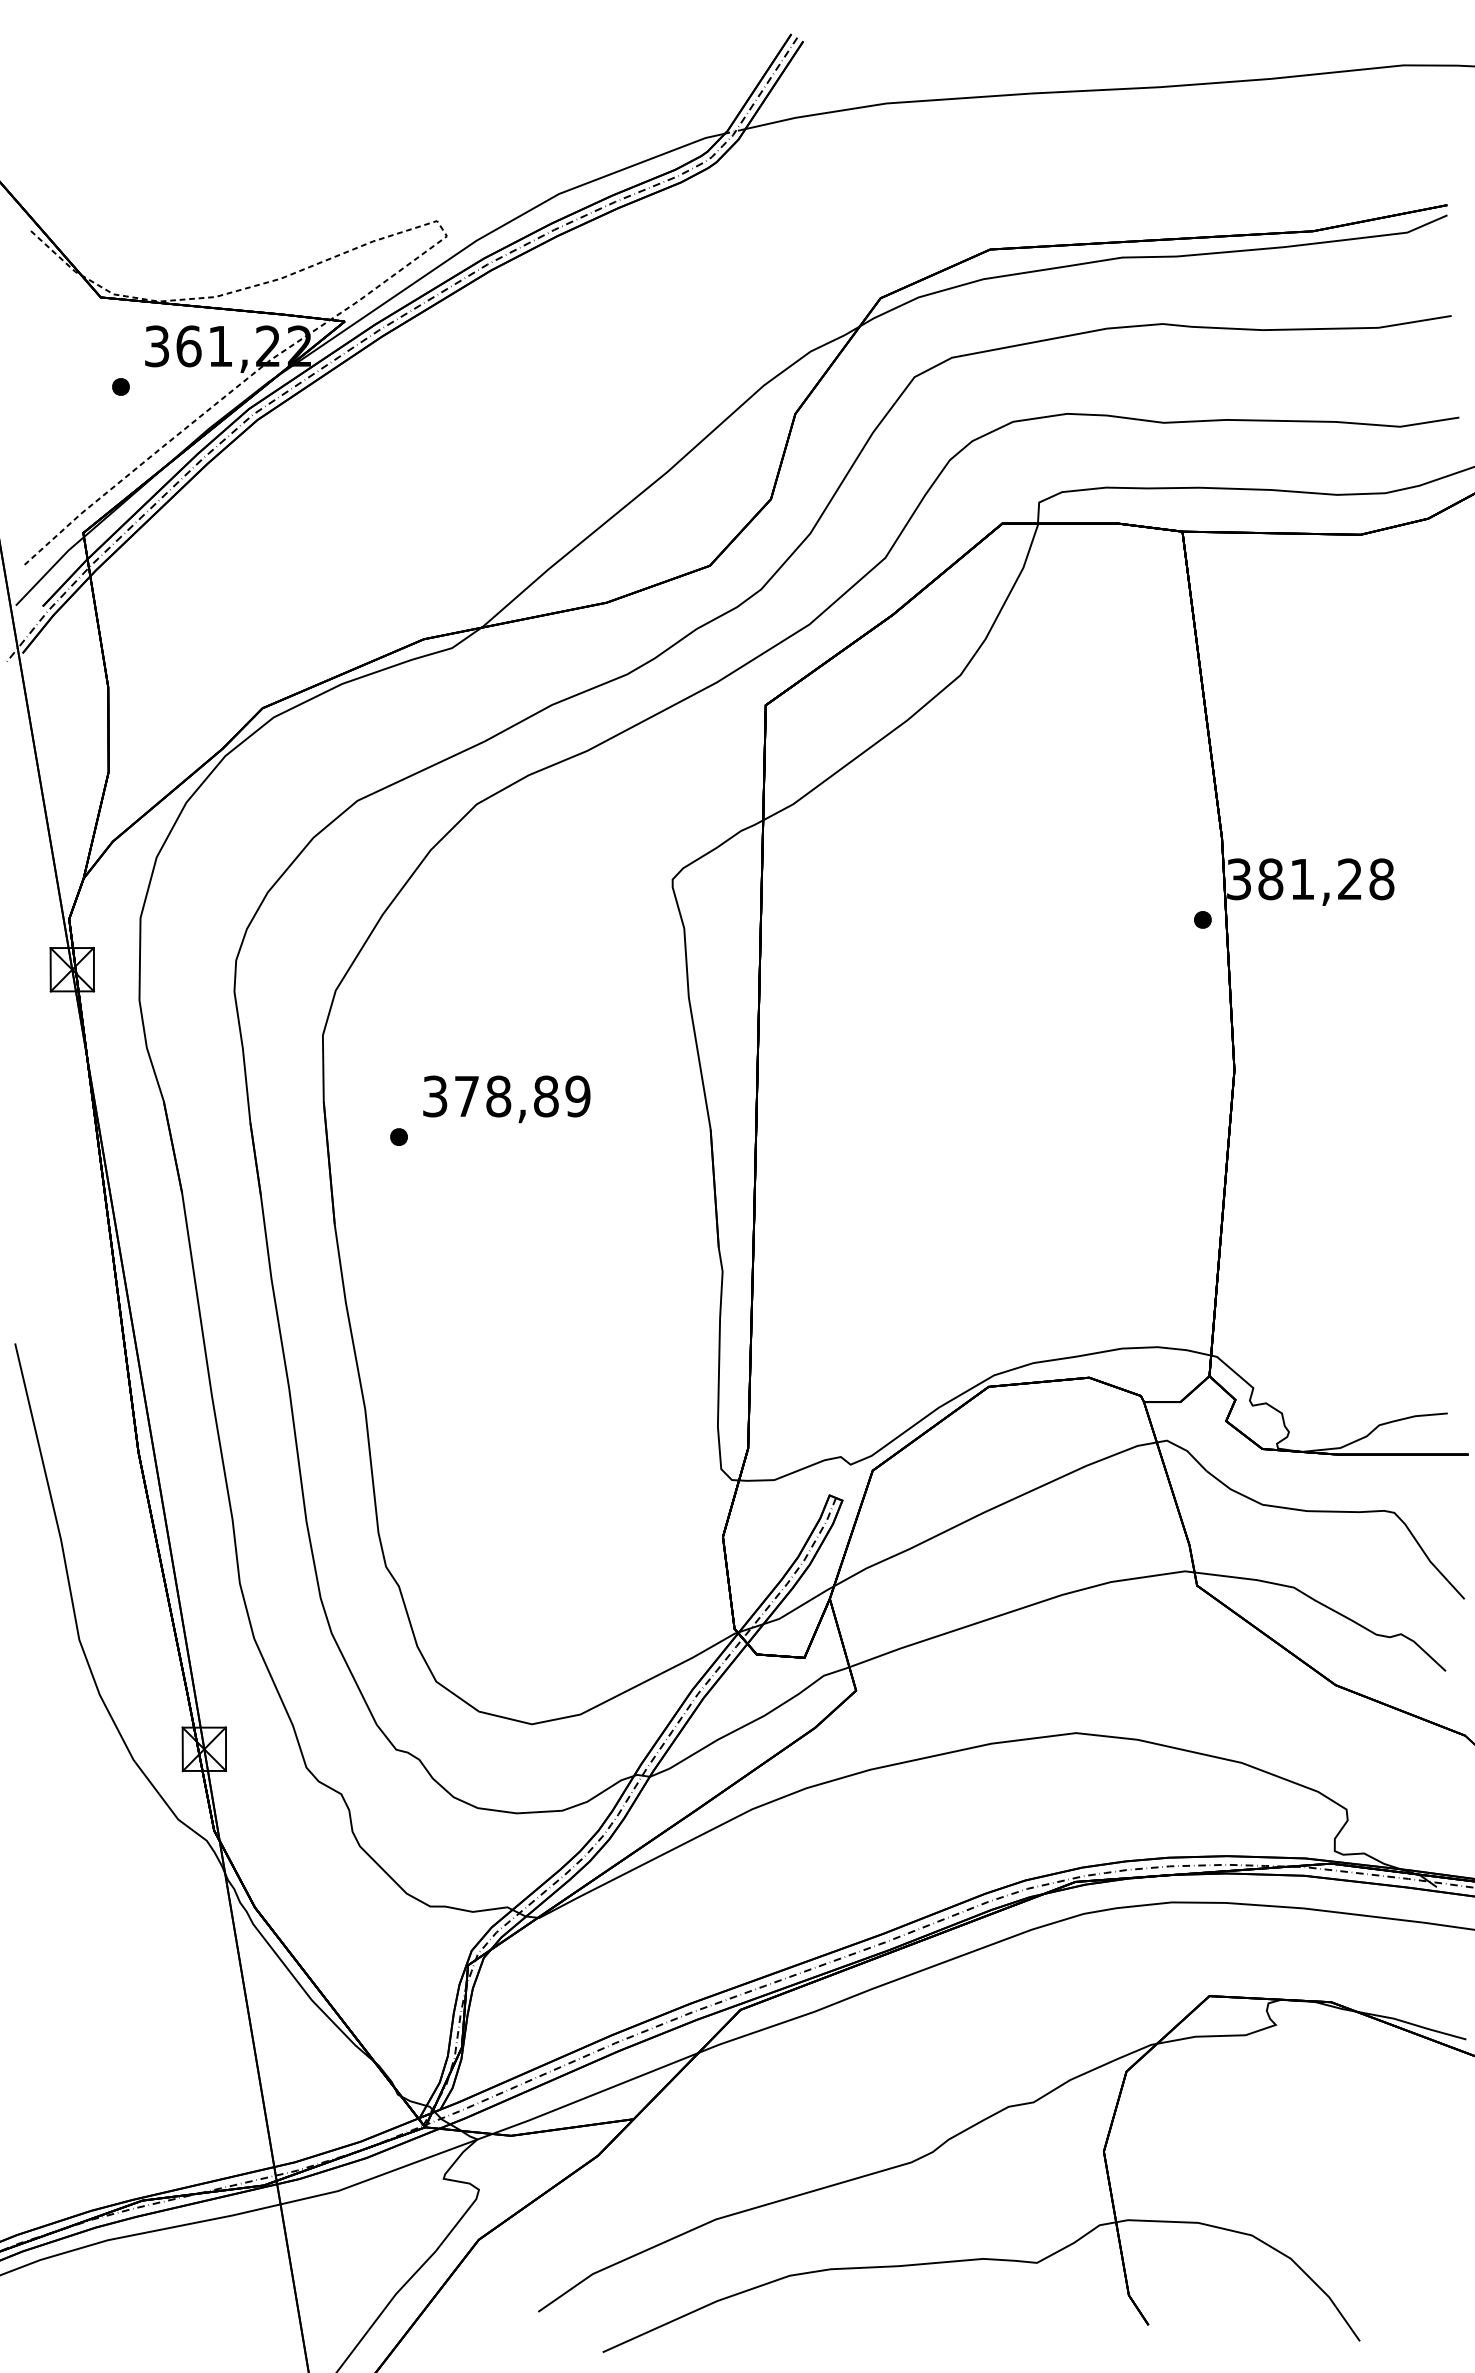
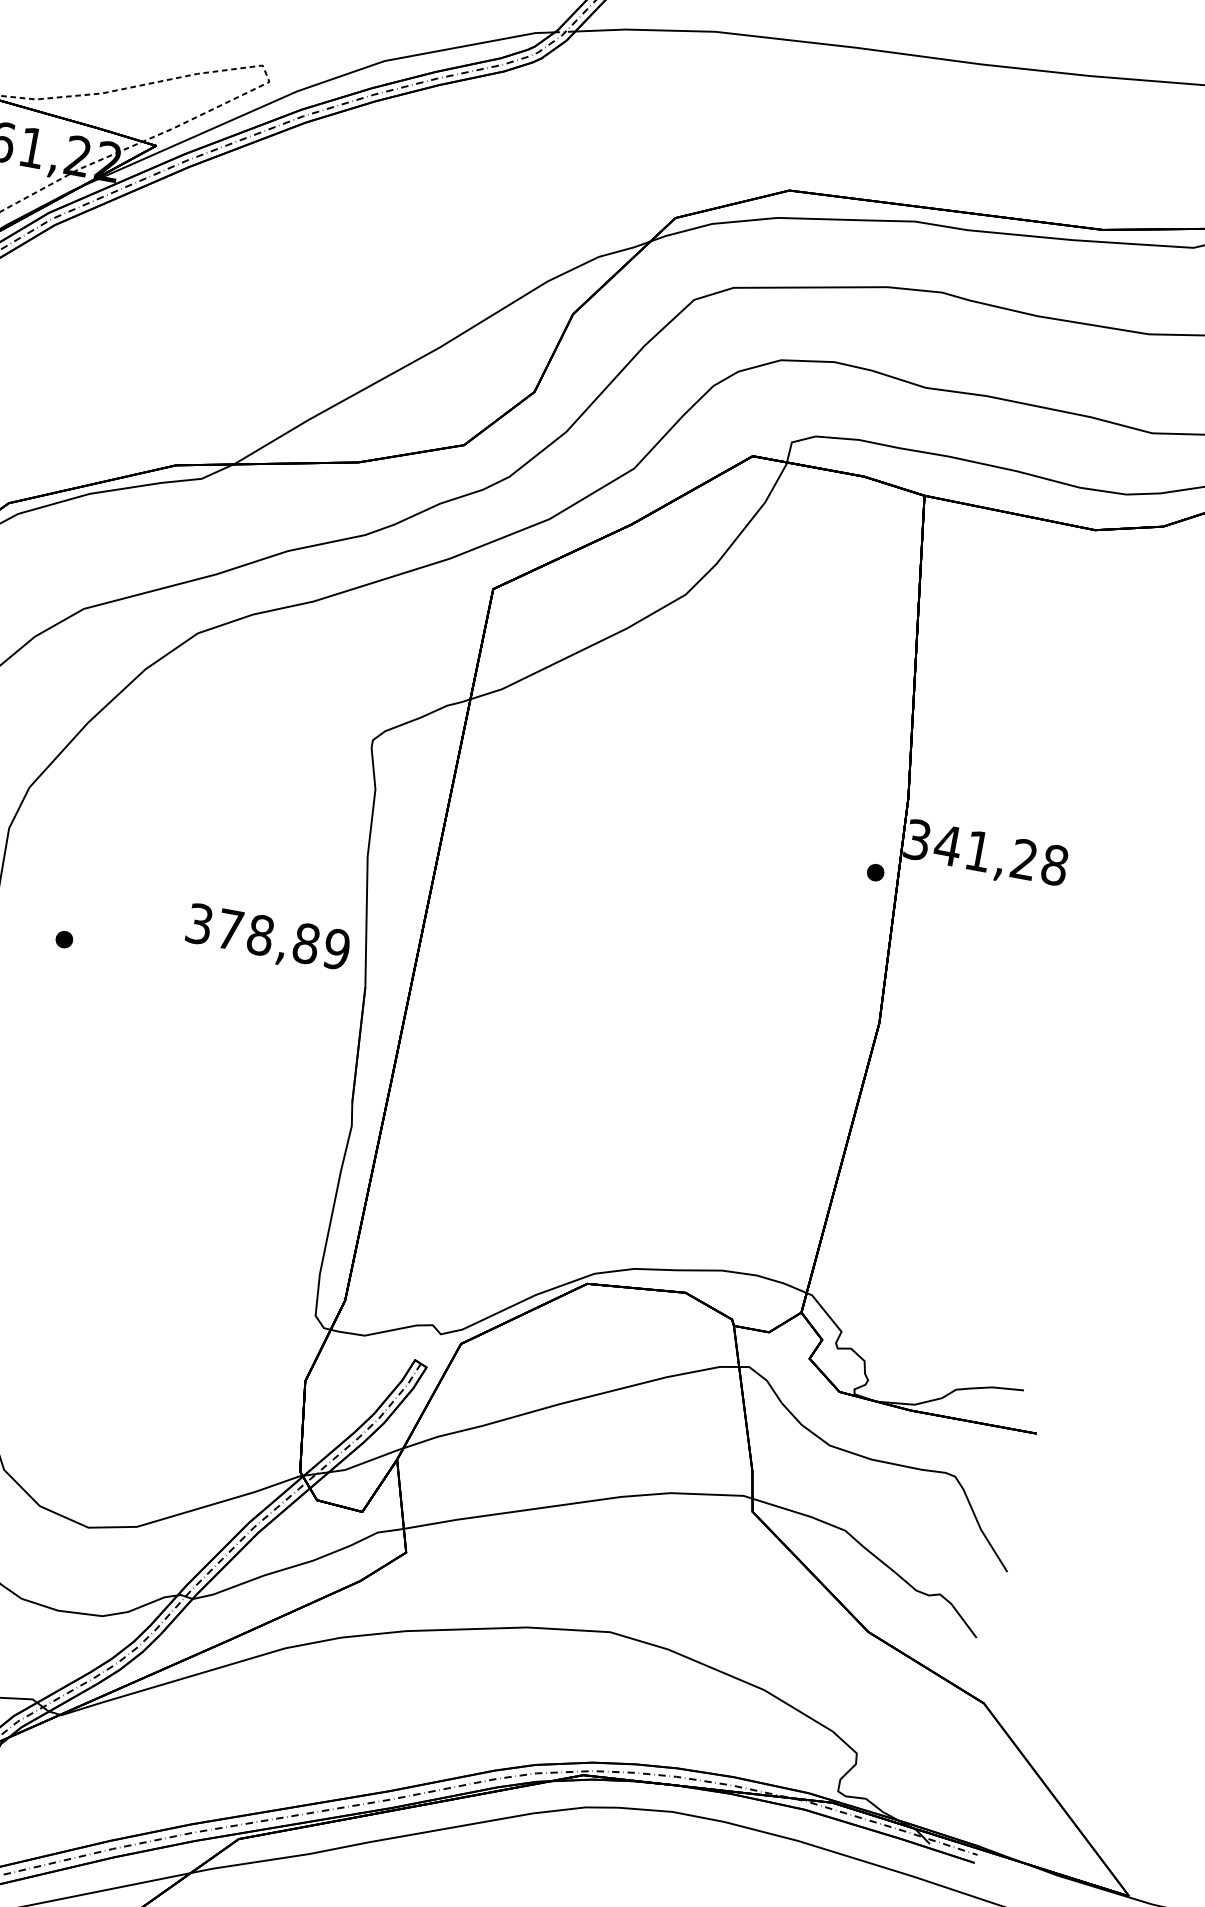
text: (1270, 879) -> (947, 845), 381,28 -> 341,28
text: (506, 1099) -> (267, 939), moved

